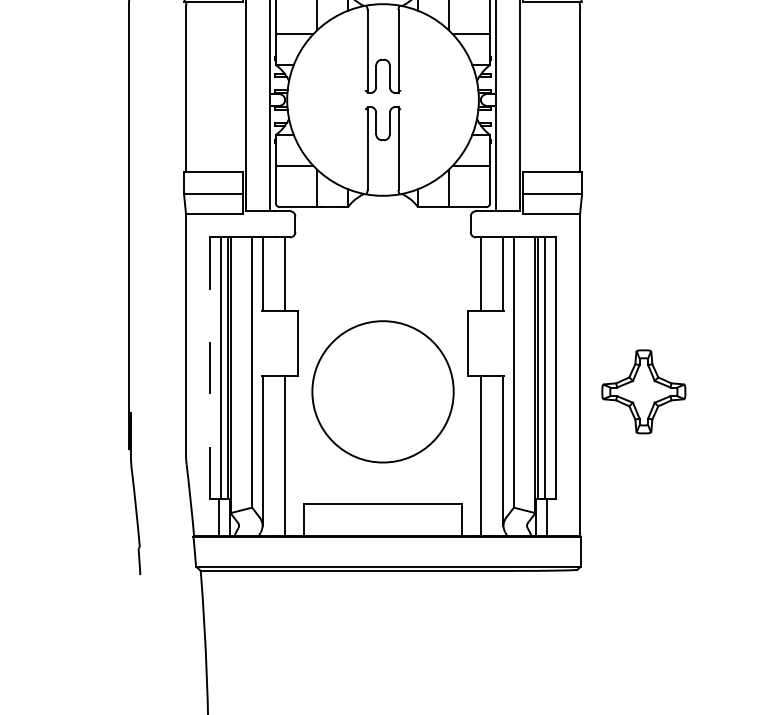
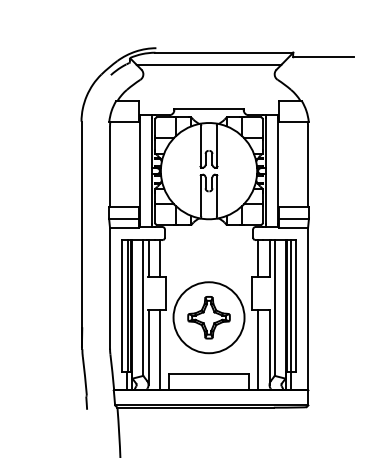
line: (210, 367) -> (122, 305), dashed -> solid
part: (642, 391) -> (208, 317), moved

